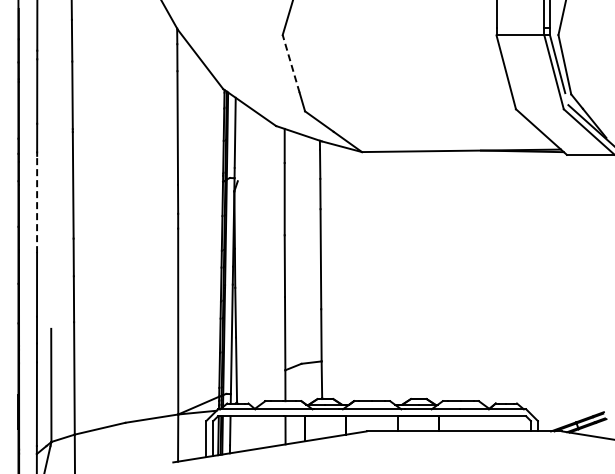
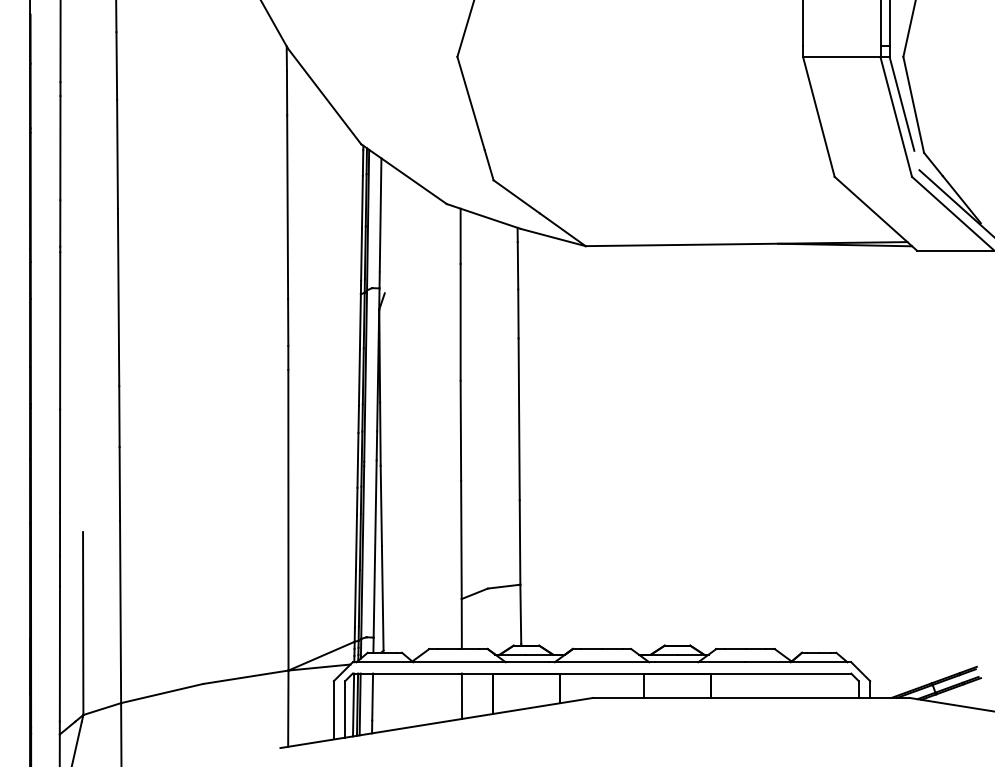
line: (291, 63) -> (471, 102), dashed -> solid
line: (37, 204) -> (60, 330), dashed -> solid

